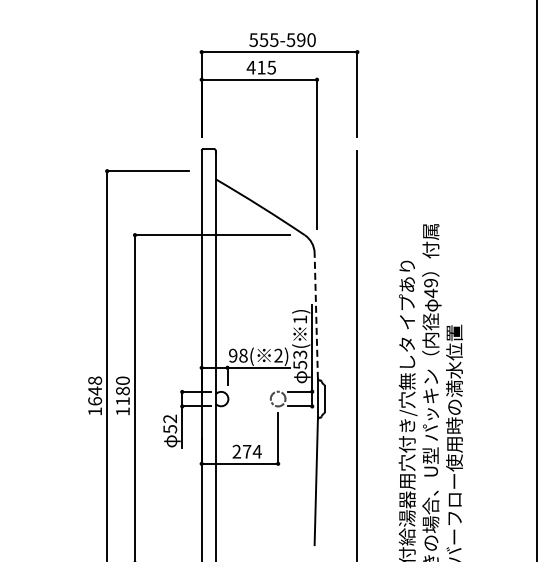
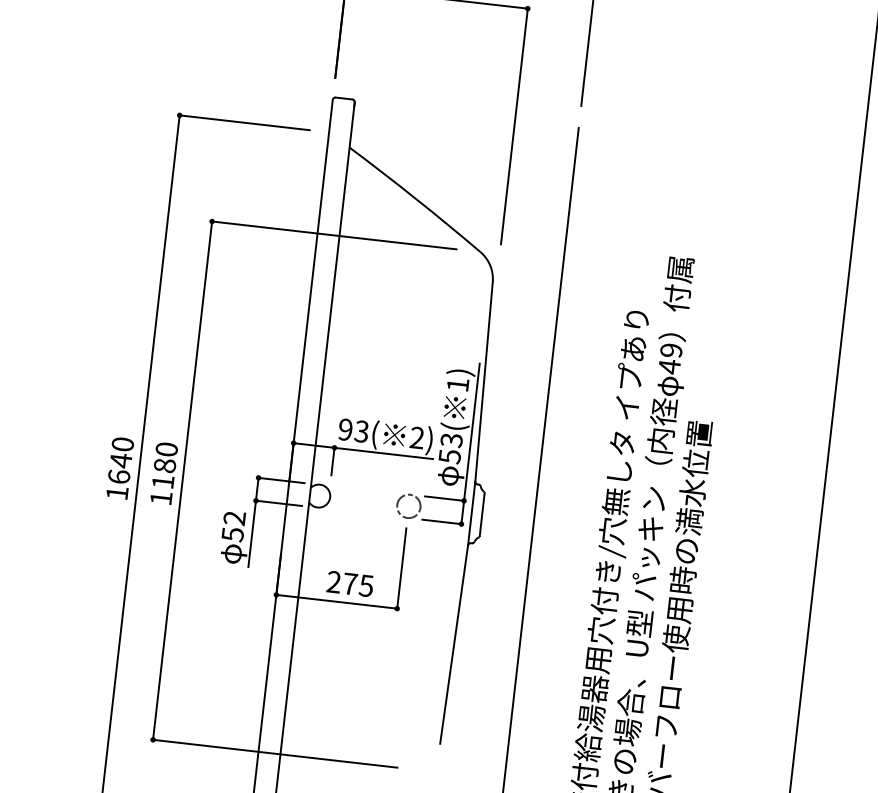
line: (316, 315) -> (484, 381), dashed -> solid
text: (243, 355) -> (361, 431), 98( -> 93(
text: (94, 380) -> (121, 443), 1648 -> 1640
text: (256, 451) -> (365, 585), 274 -> 275

